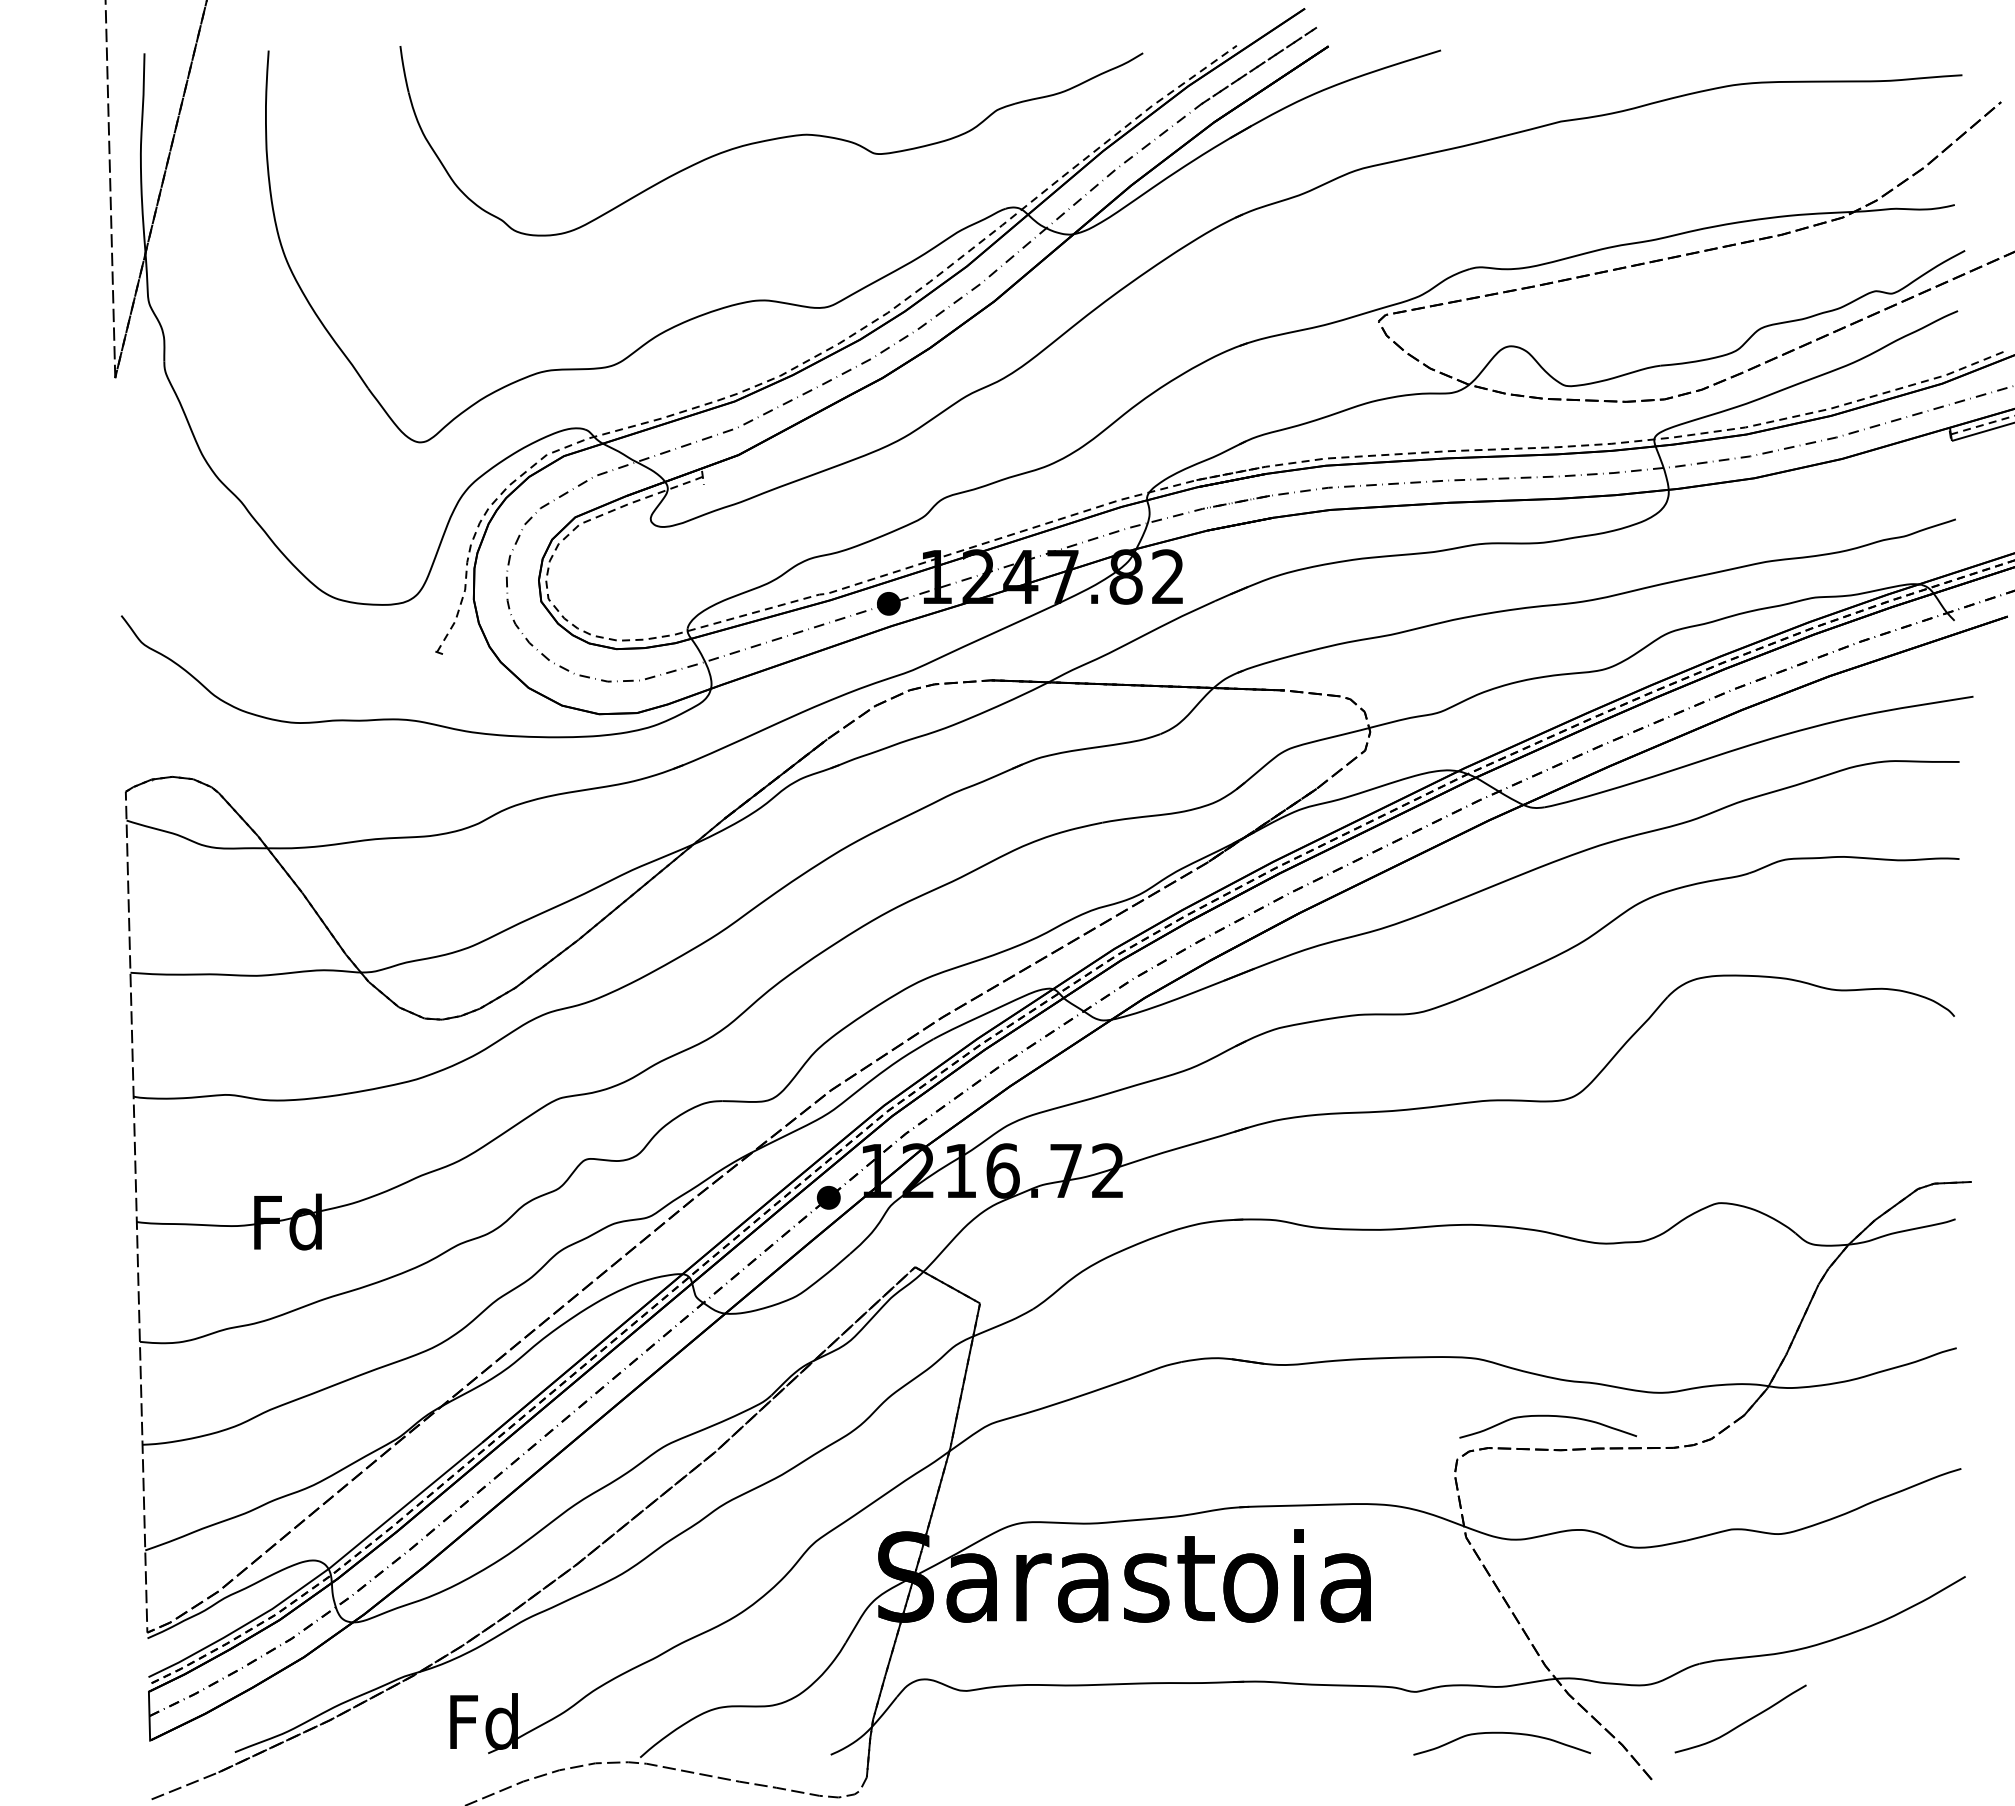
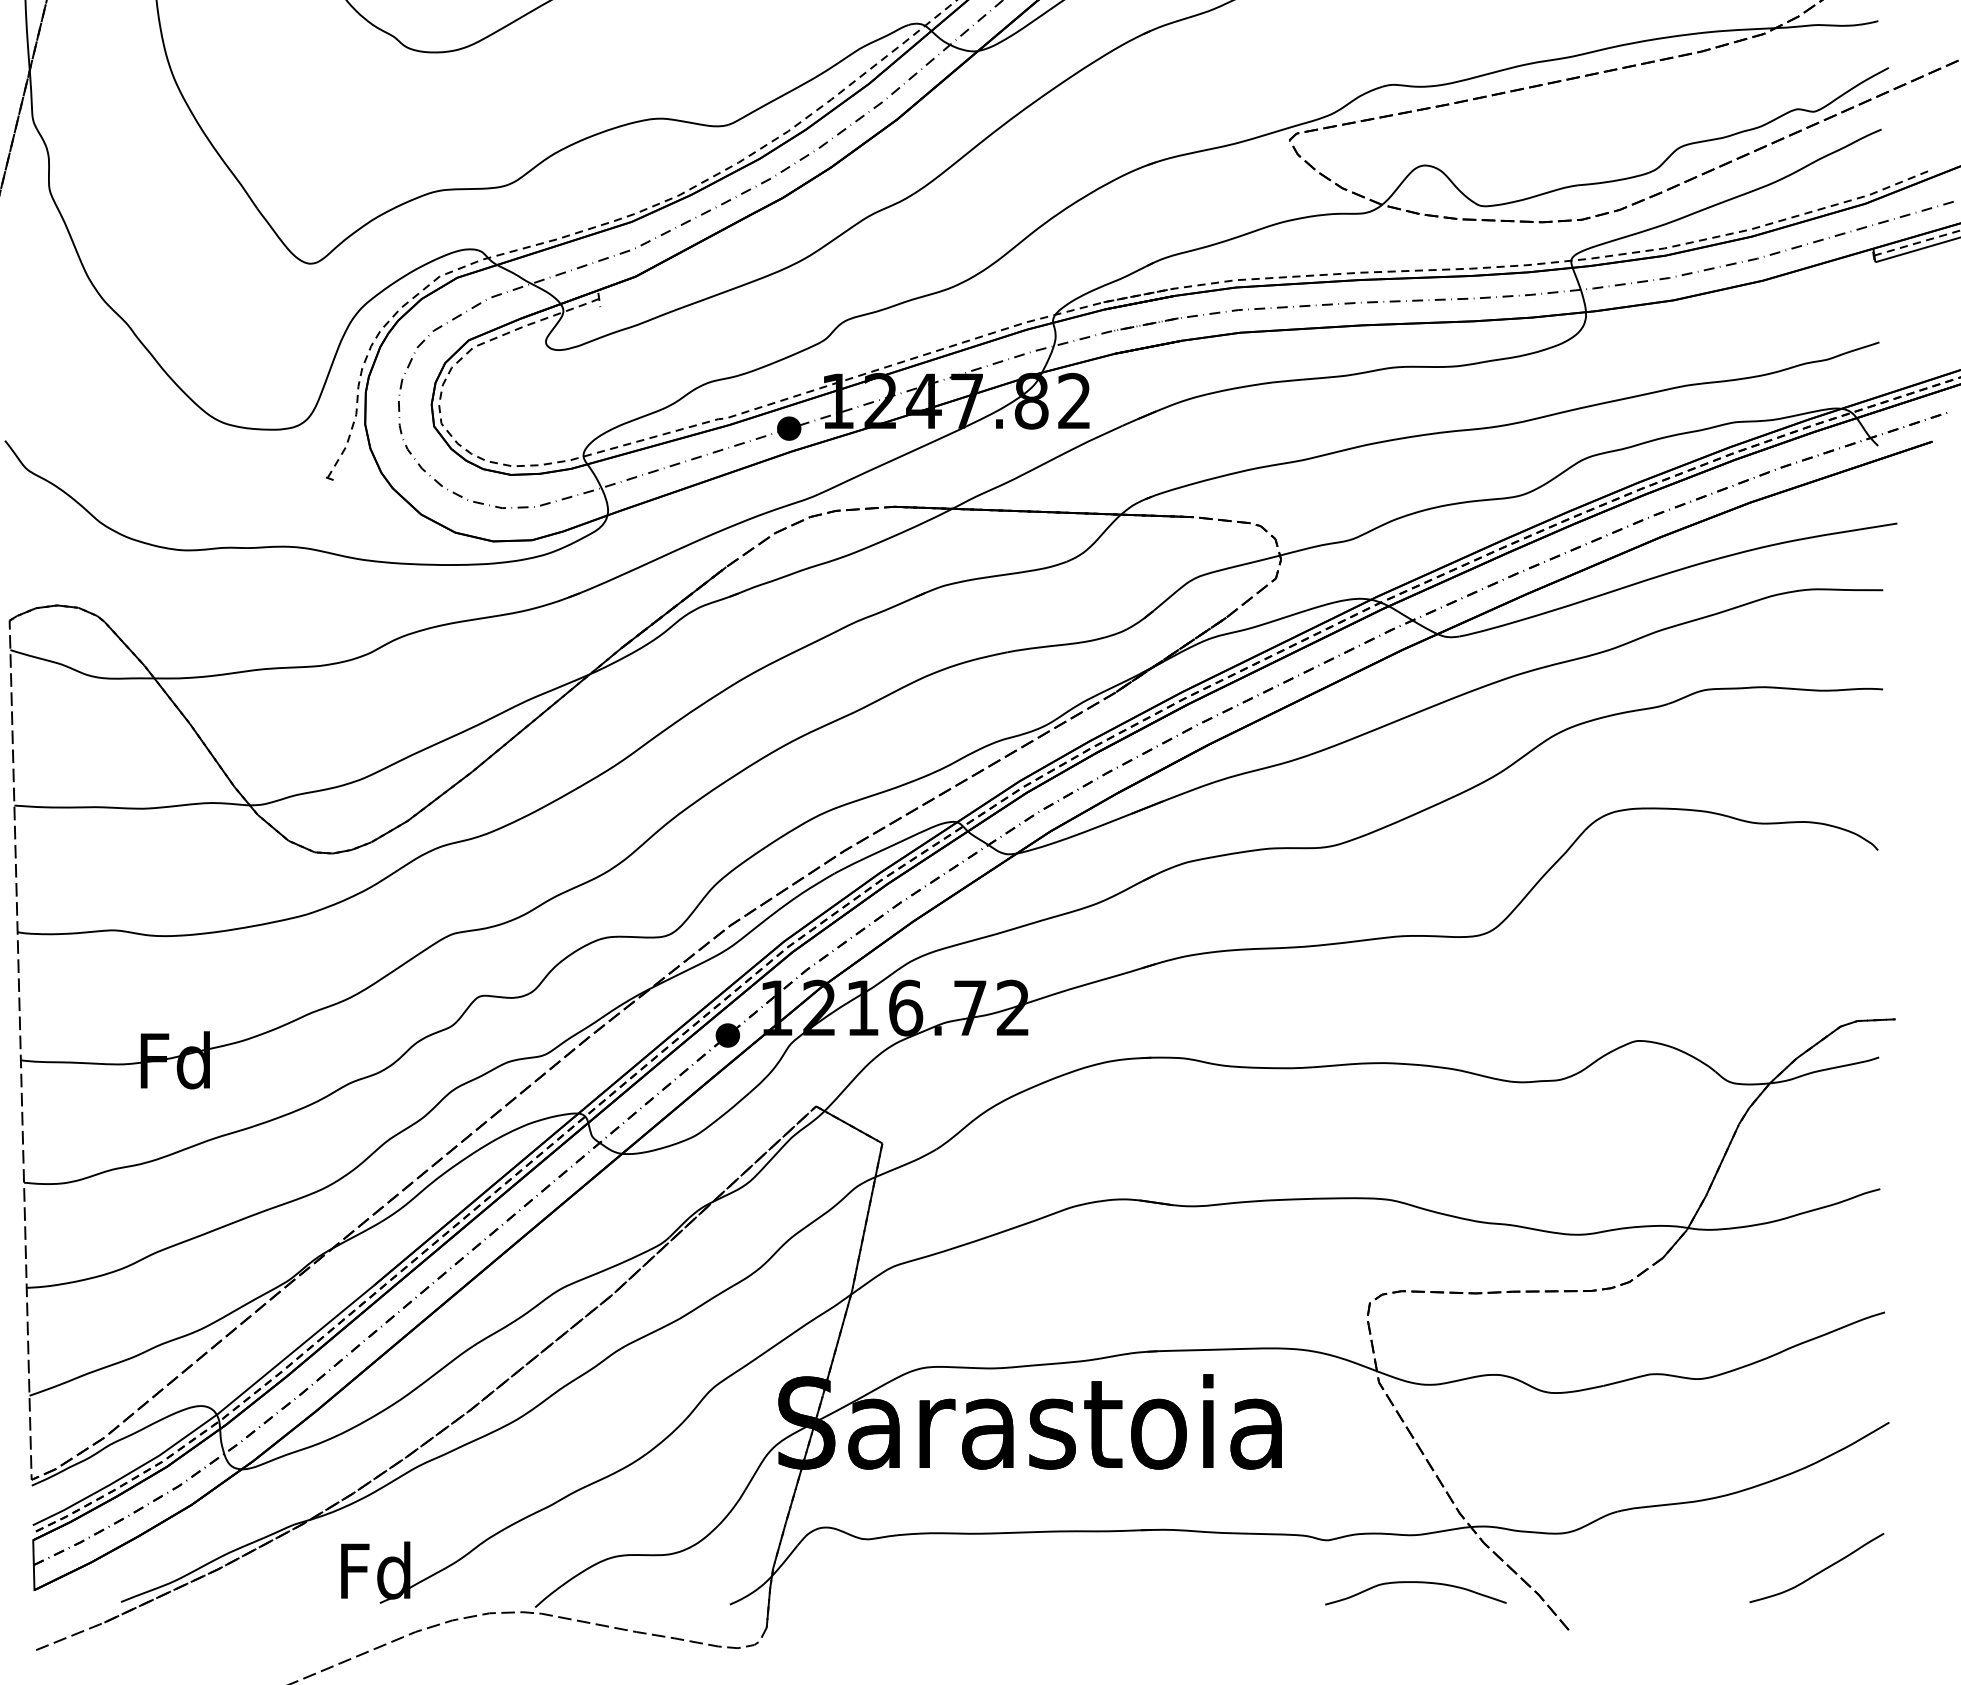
curve: (1548, 1416) -> (1463, 1258), removed
curve: (1742, 1722) -> (1818, 1571), moved

